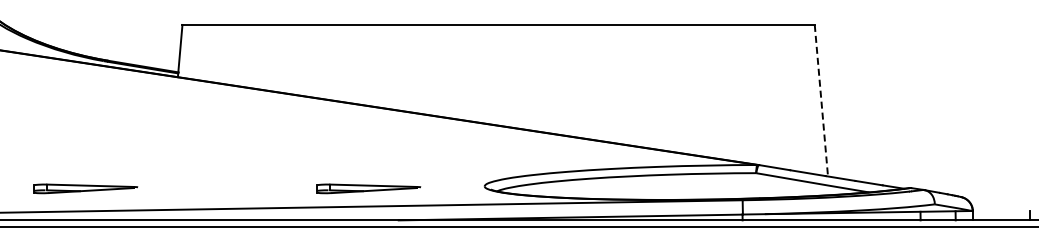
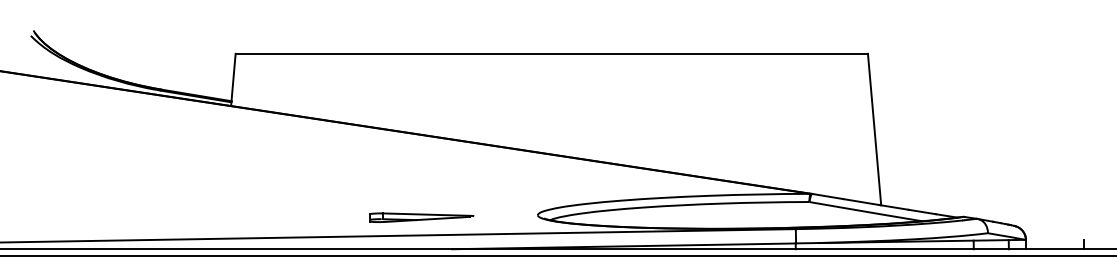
line: (821, 101) -> (874, 130), dashed -> solid
part: (85, 188) -> (138, 217), removed

